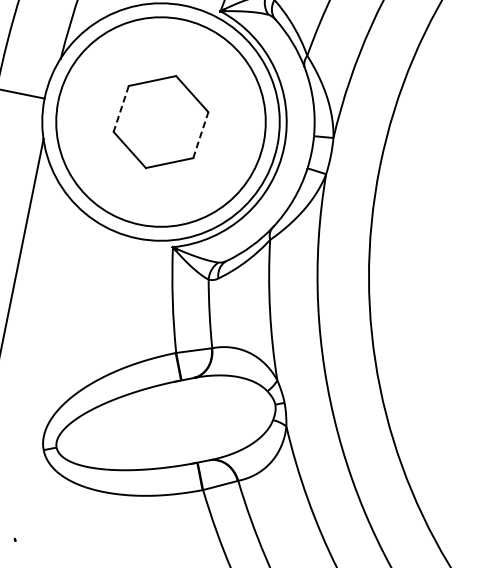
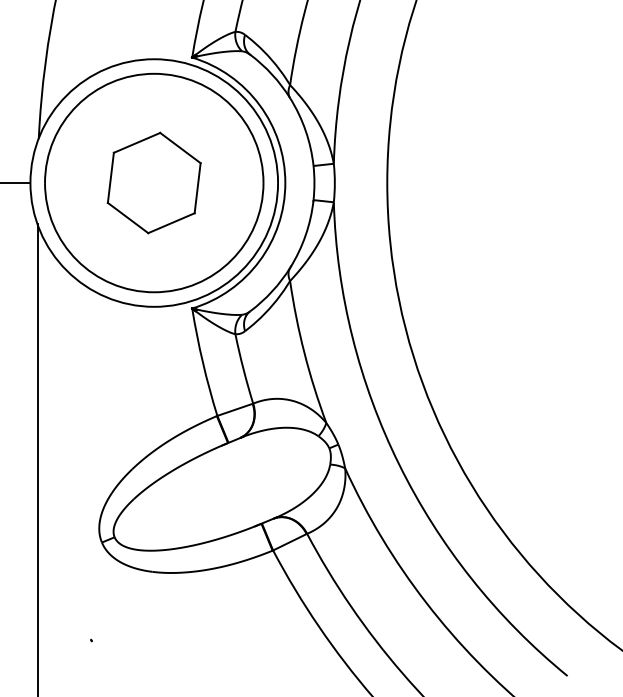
line: (120, 109) -> (110, 178), dashed -> solid
line: (200, 134) -> (197, 187), dashed -> solid

